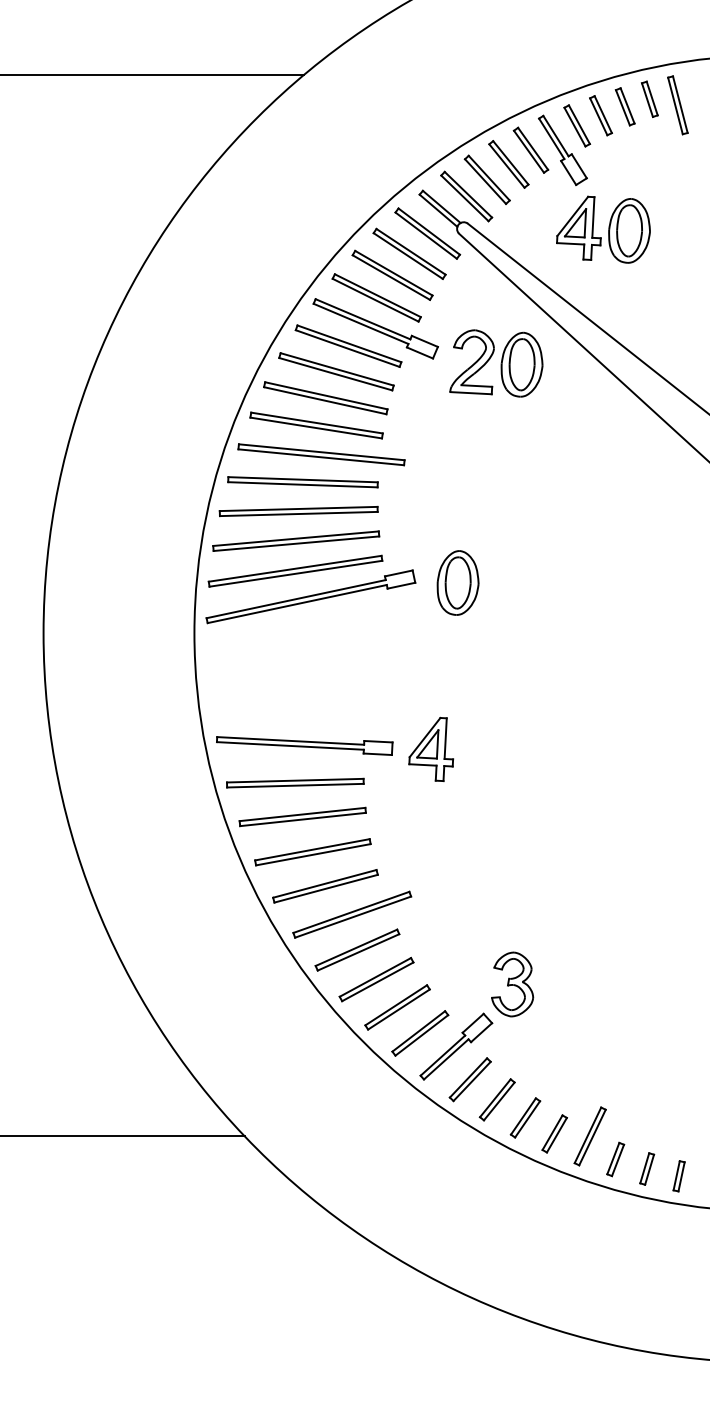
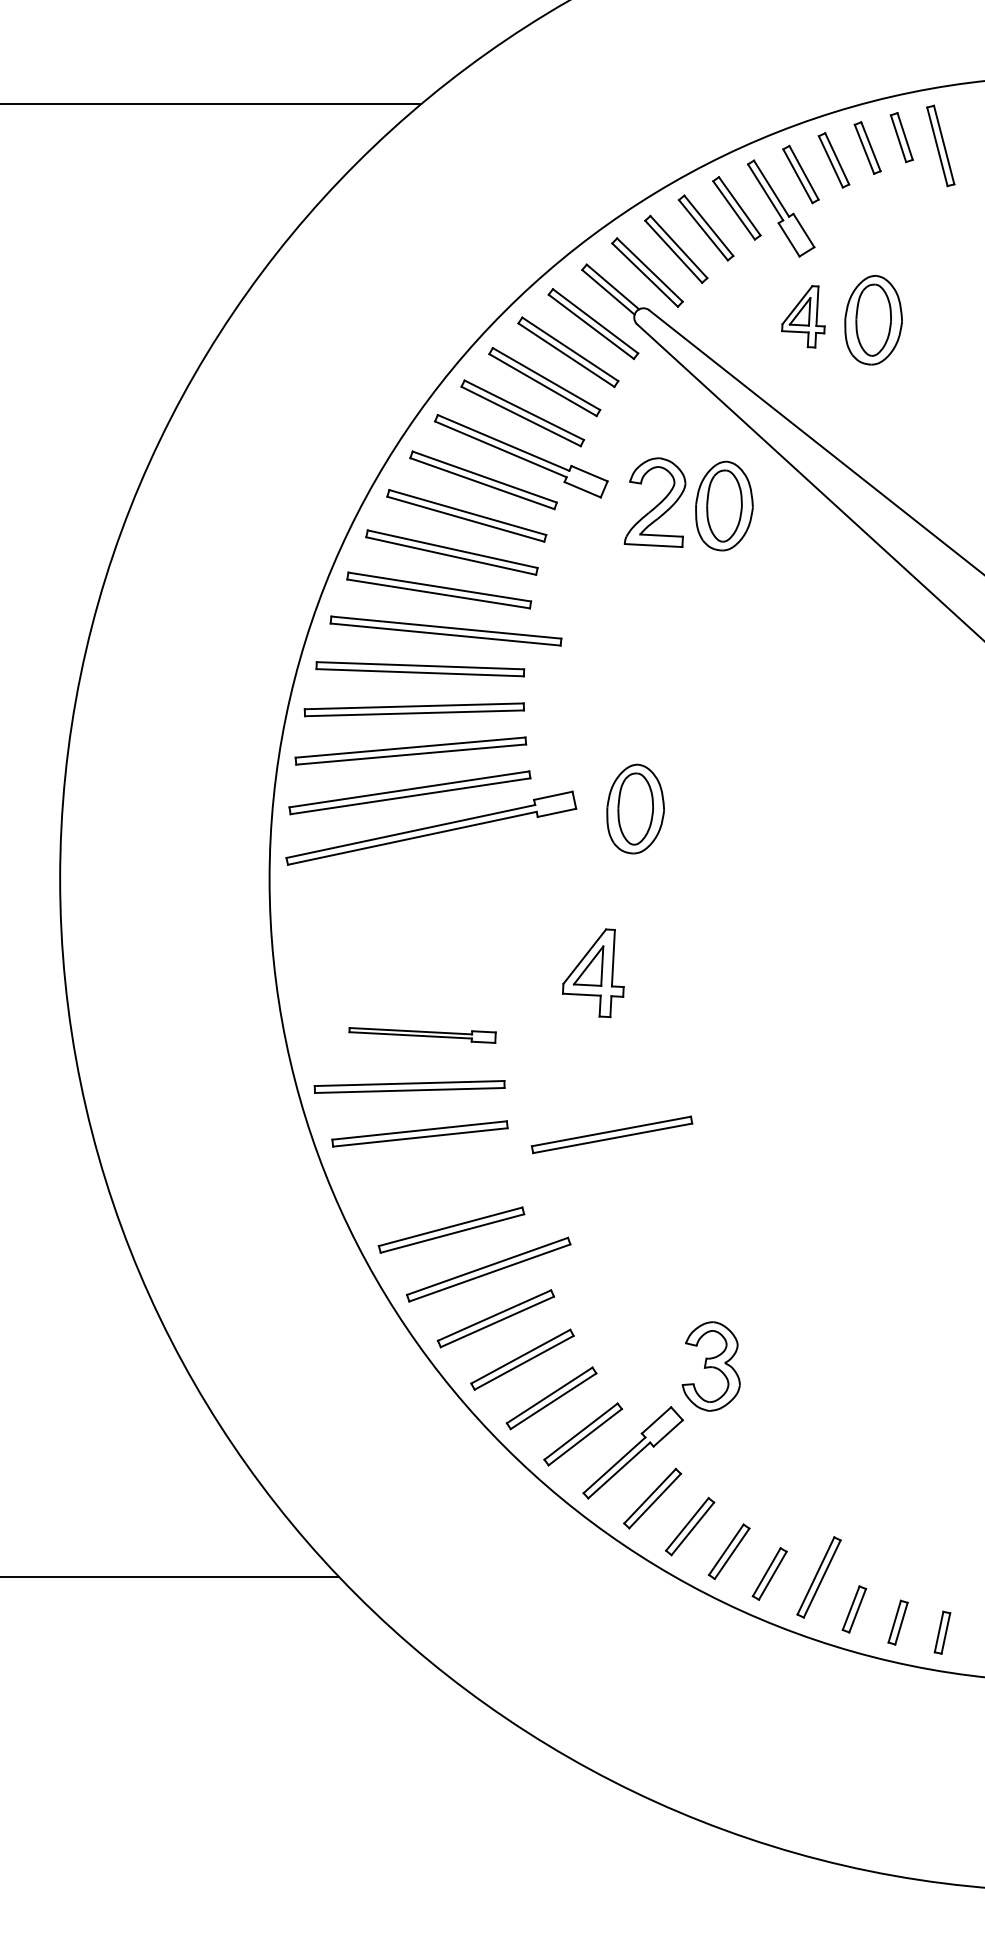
part: (579, 228) -> (803, 316), size x0.7
part: (304, 746) -> (422, 1035), size x0.6
part: (431, 749) -> (593, 973), moved
part: (312, 851) -> (611, 1134), moved

